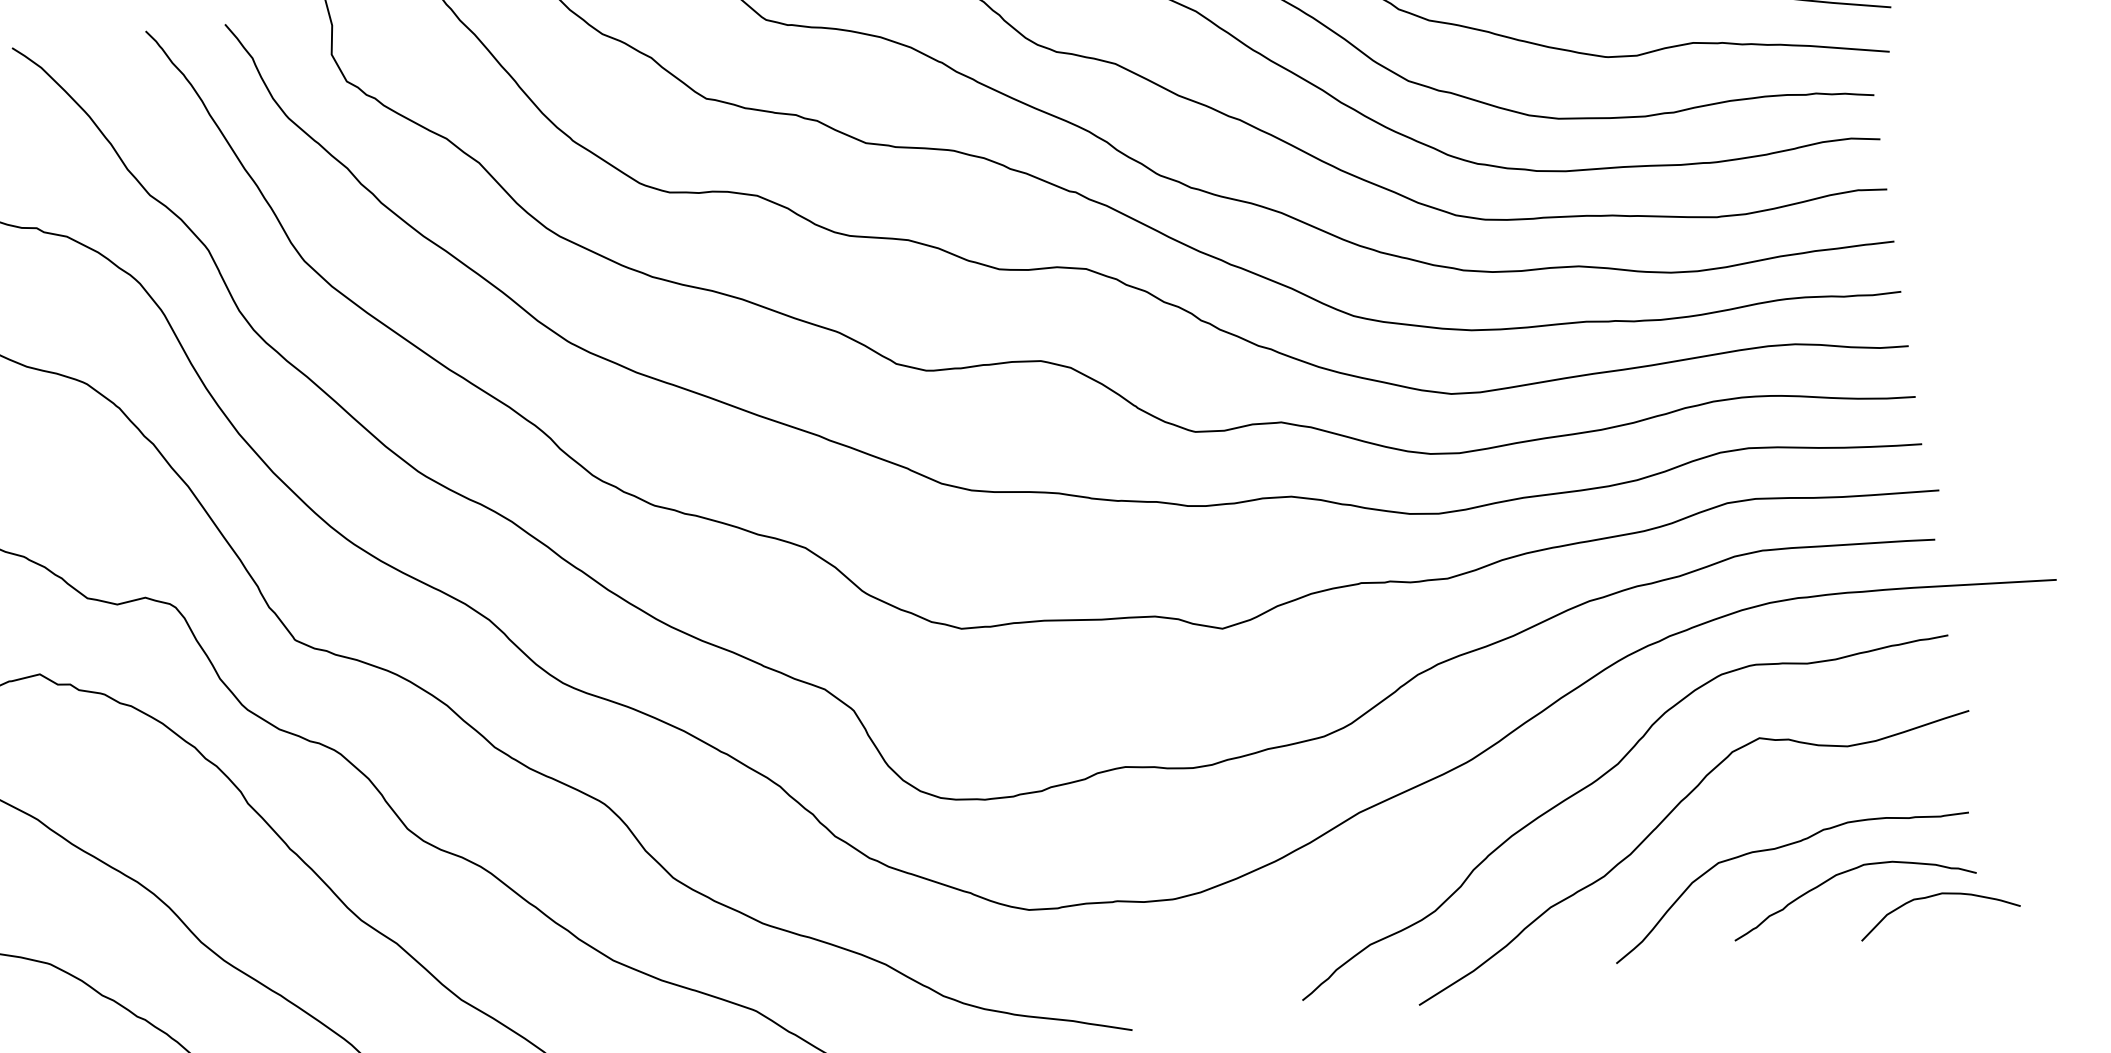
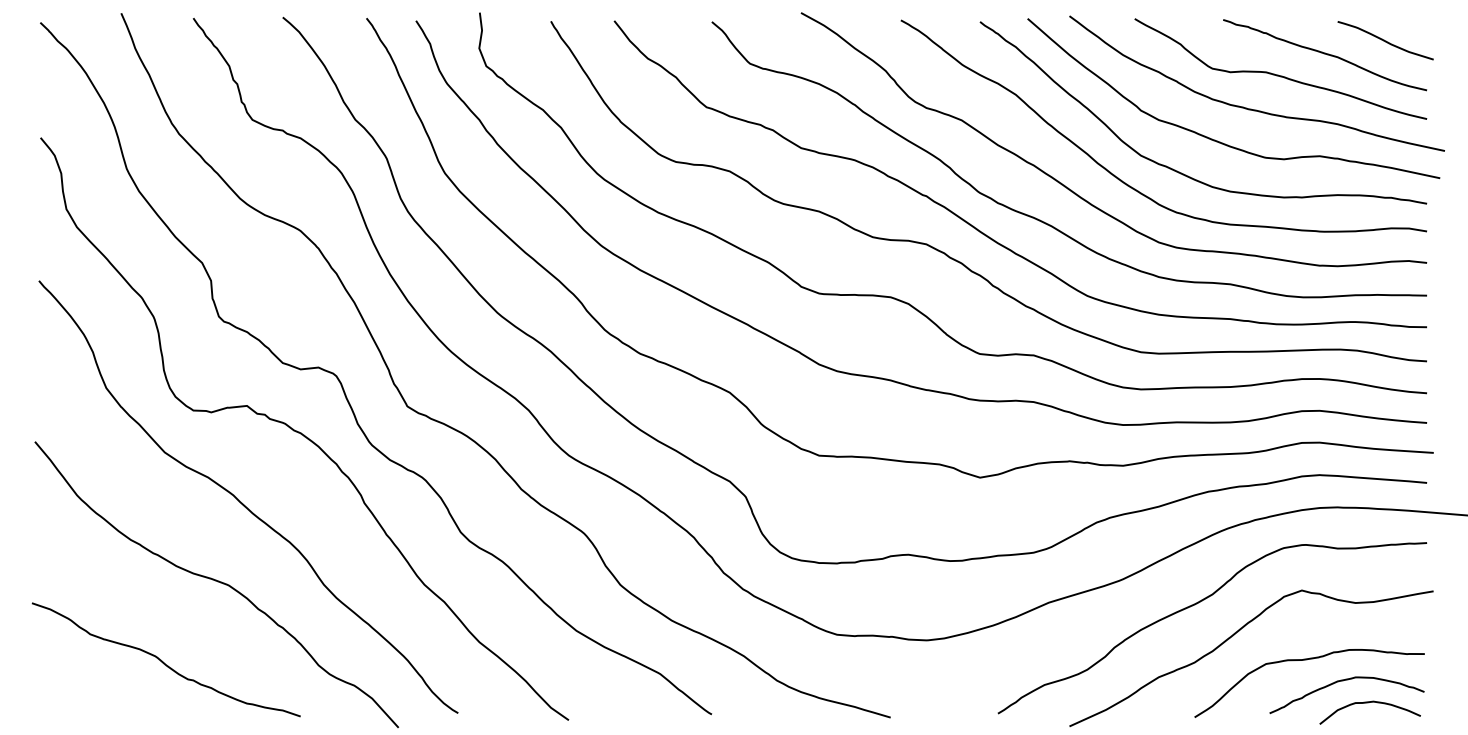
curve: (1934, 897) -> (1368, 703), moved

